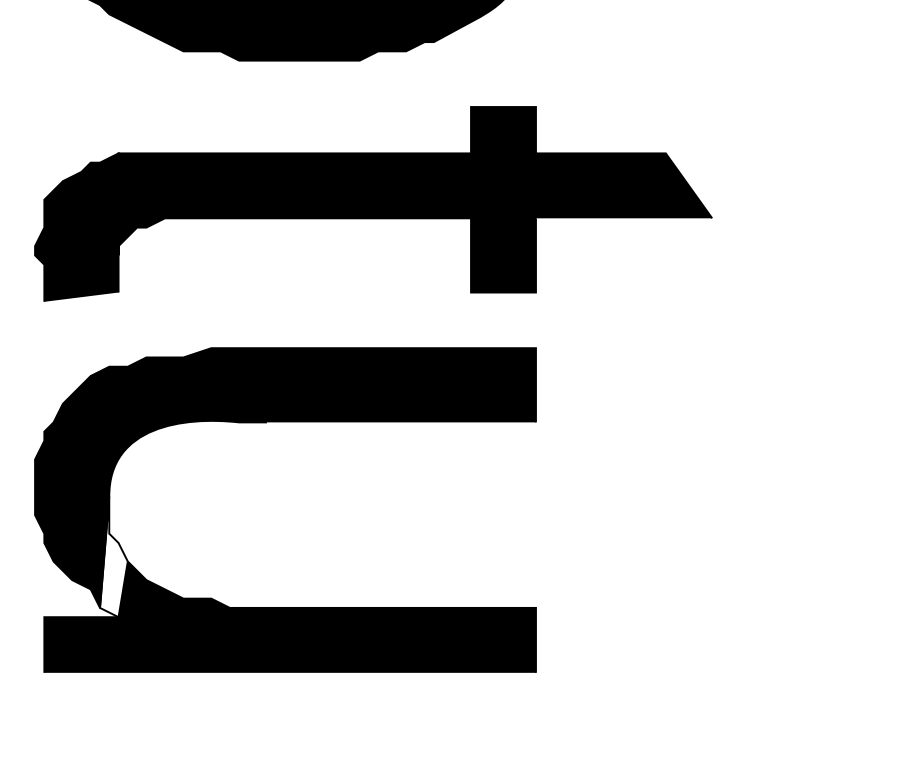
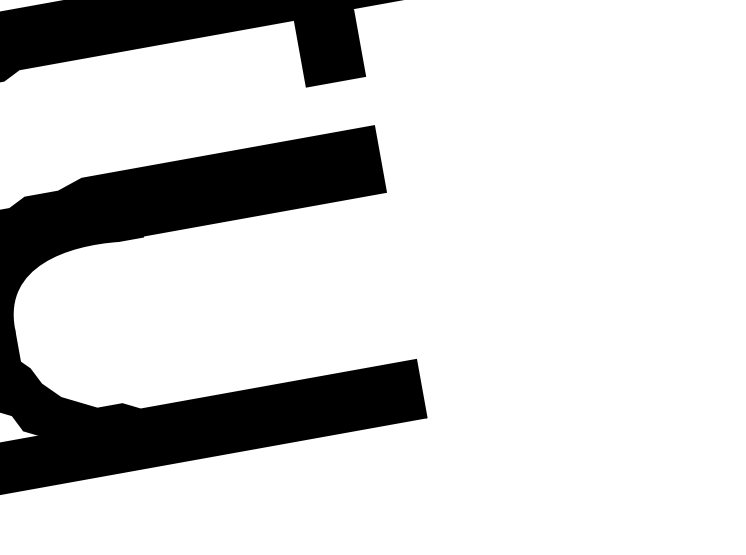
fill: (113, 556) -> (27, 382), added

